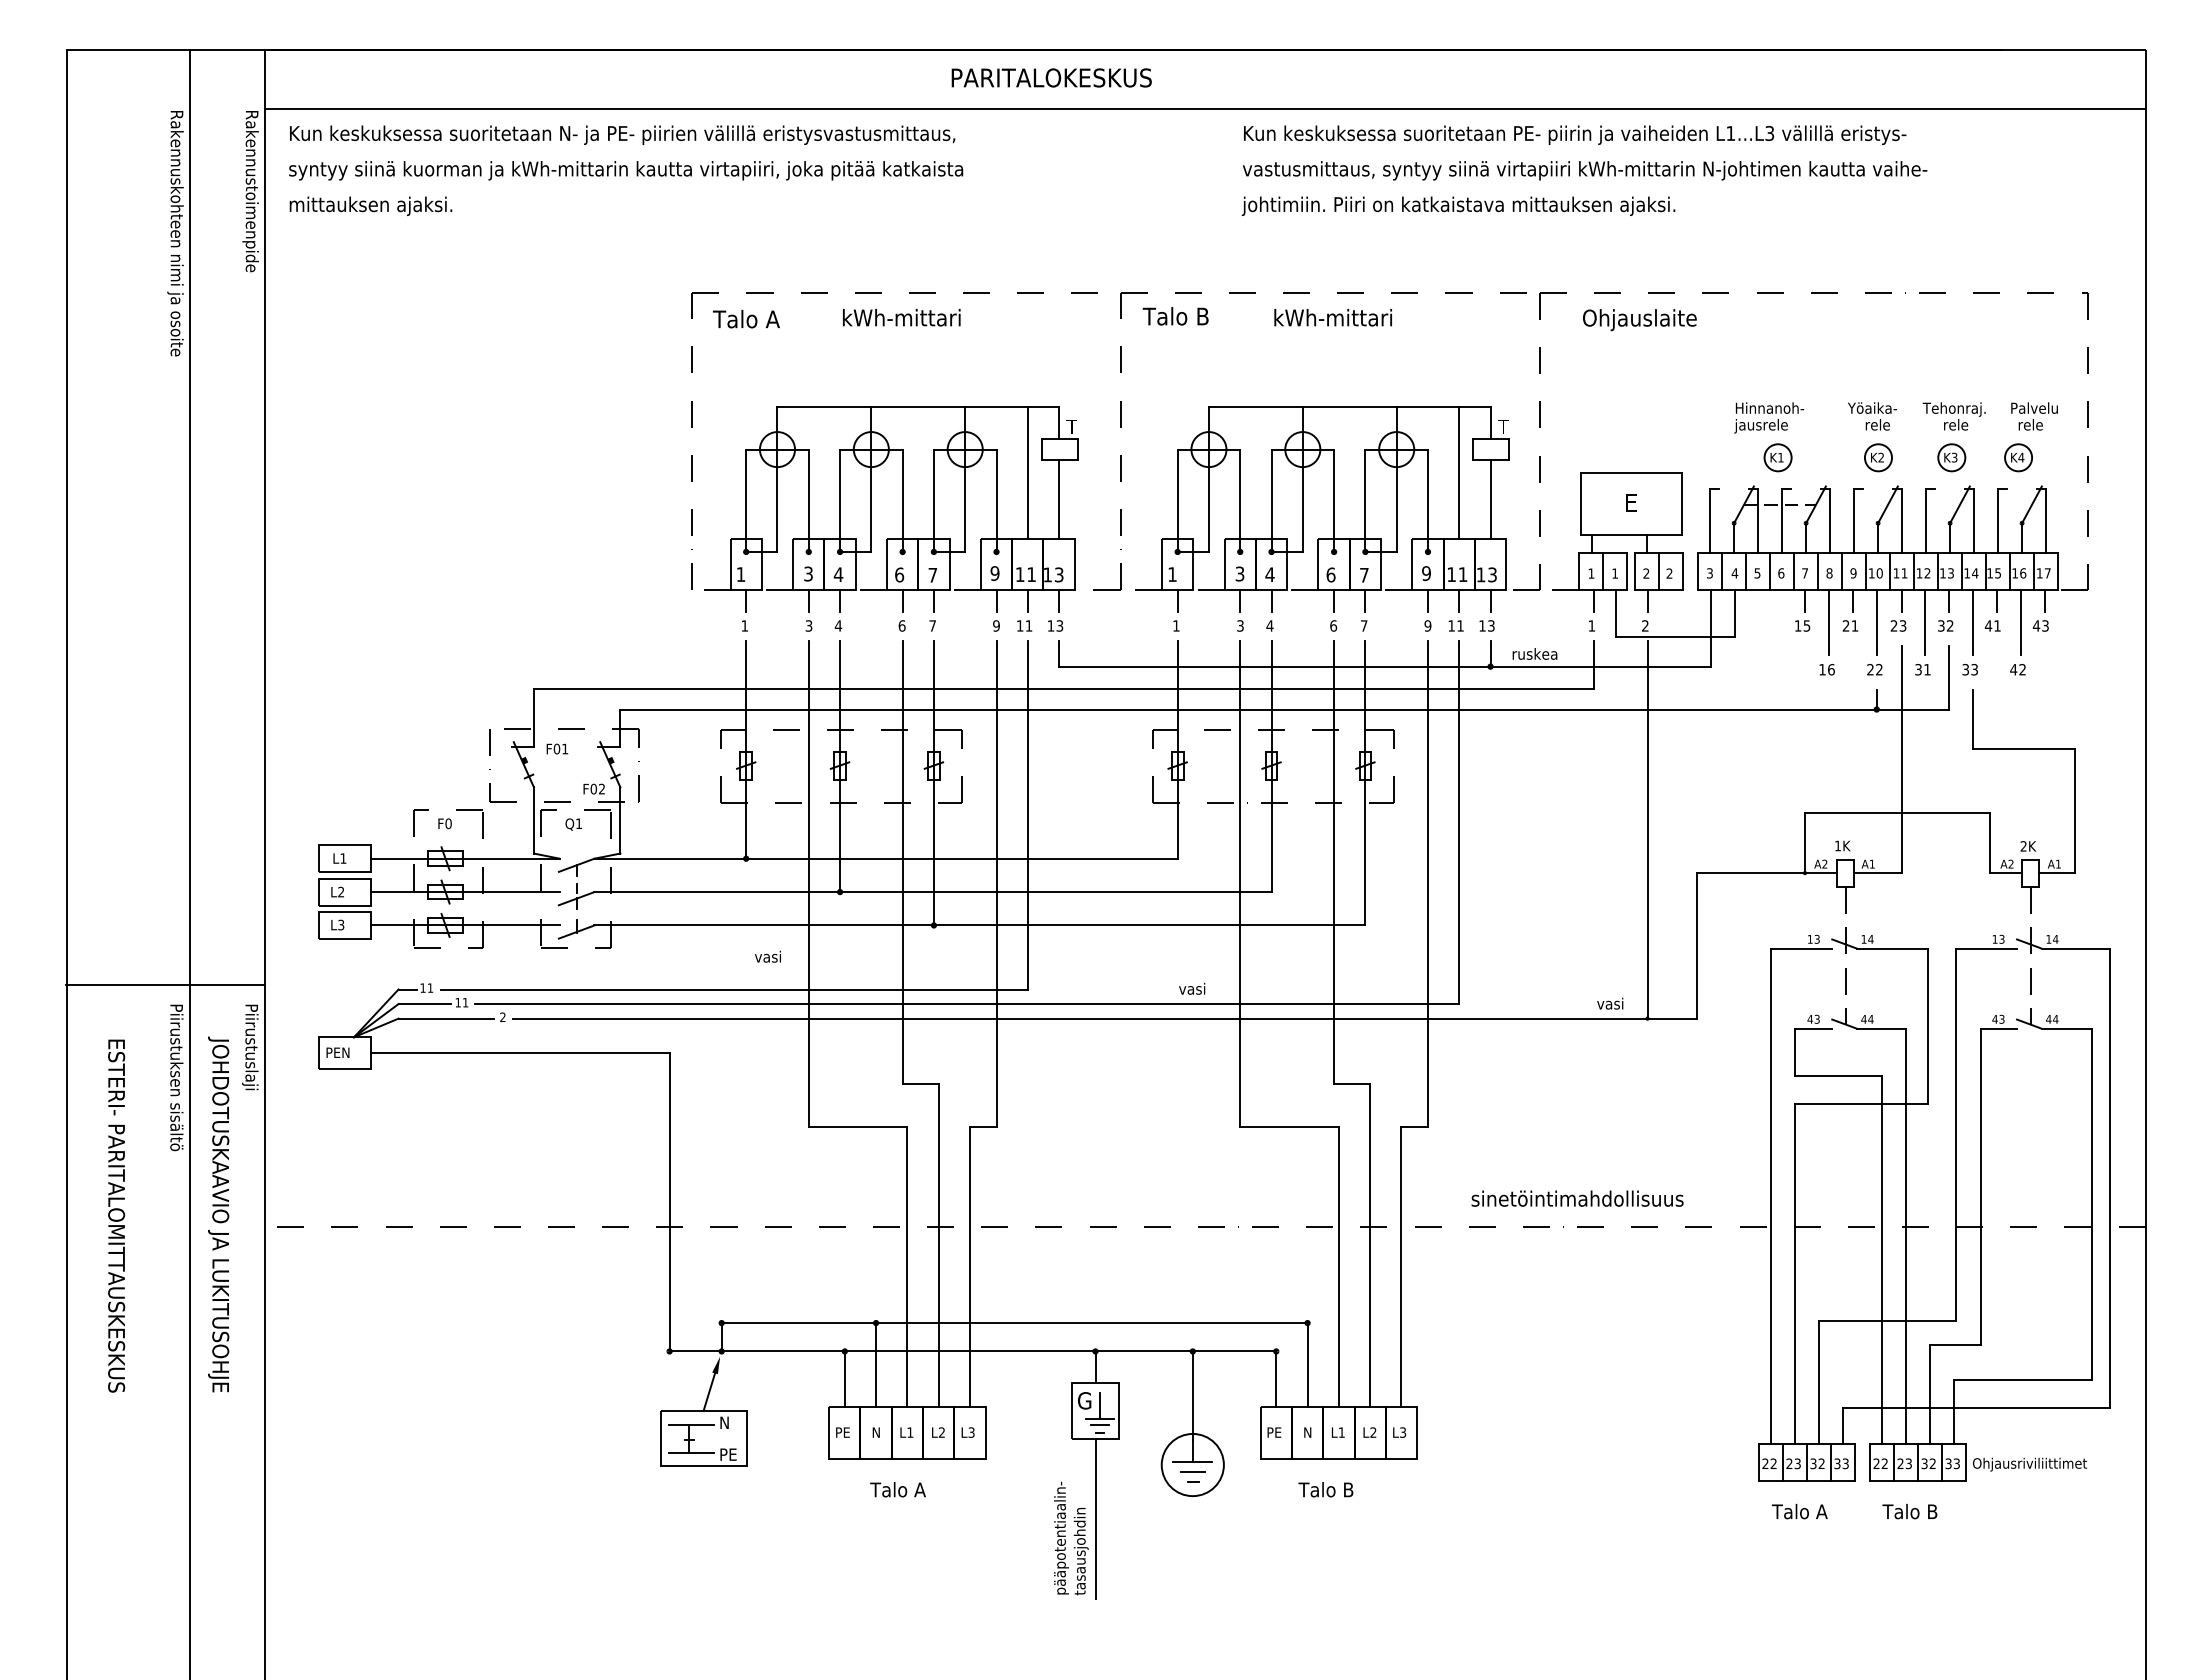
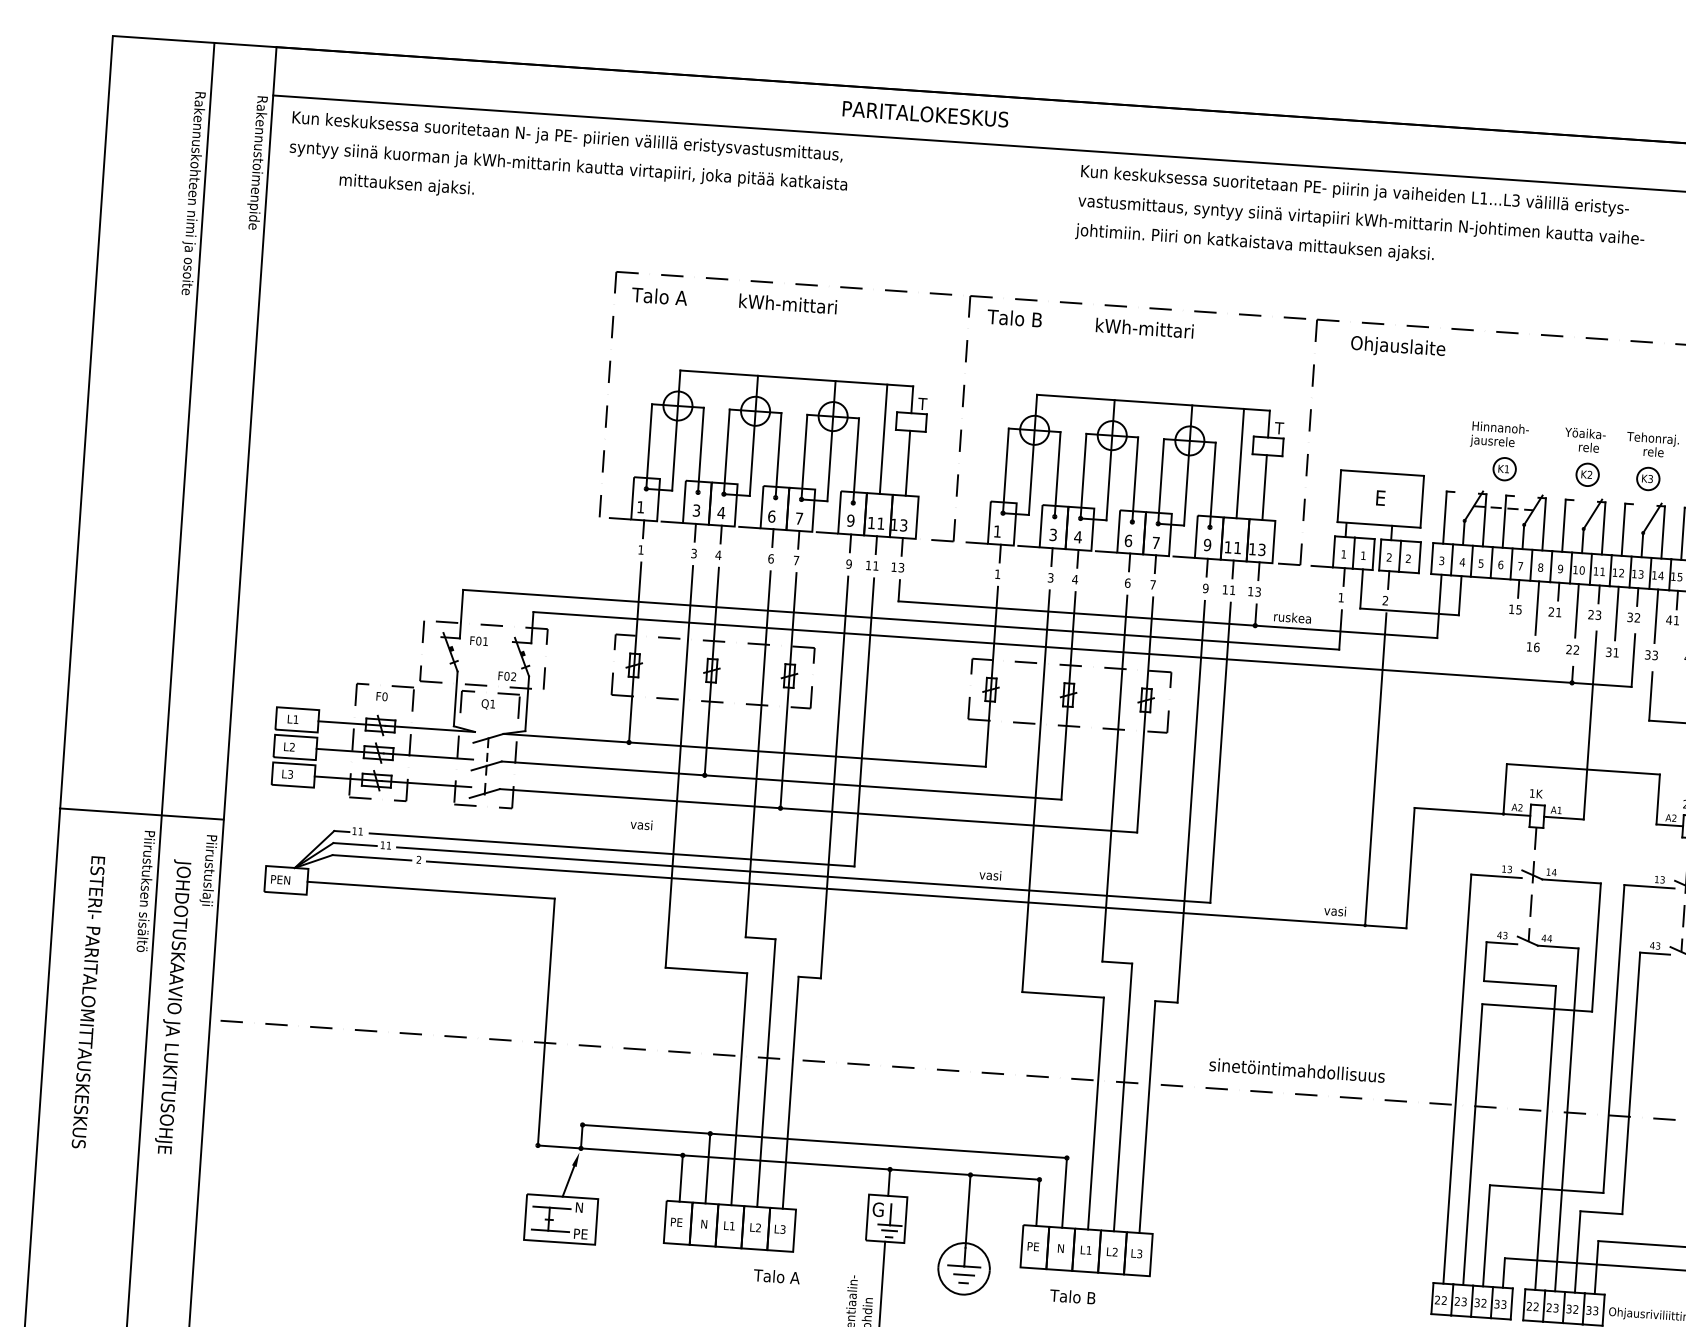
text: (370, 205) -> (406, 184), moved
text: (897, 1489) -> (776, 1276), moved

